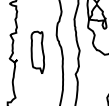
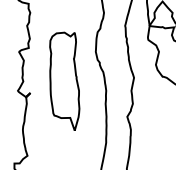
part: (37, 51) -> (63, 78), size x1.4

